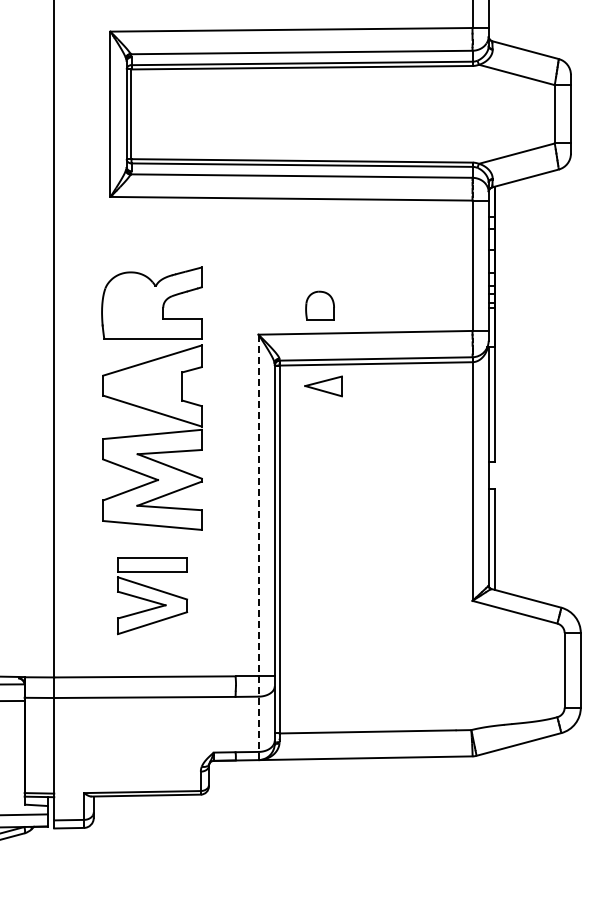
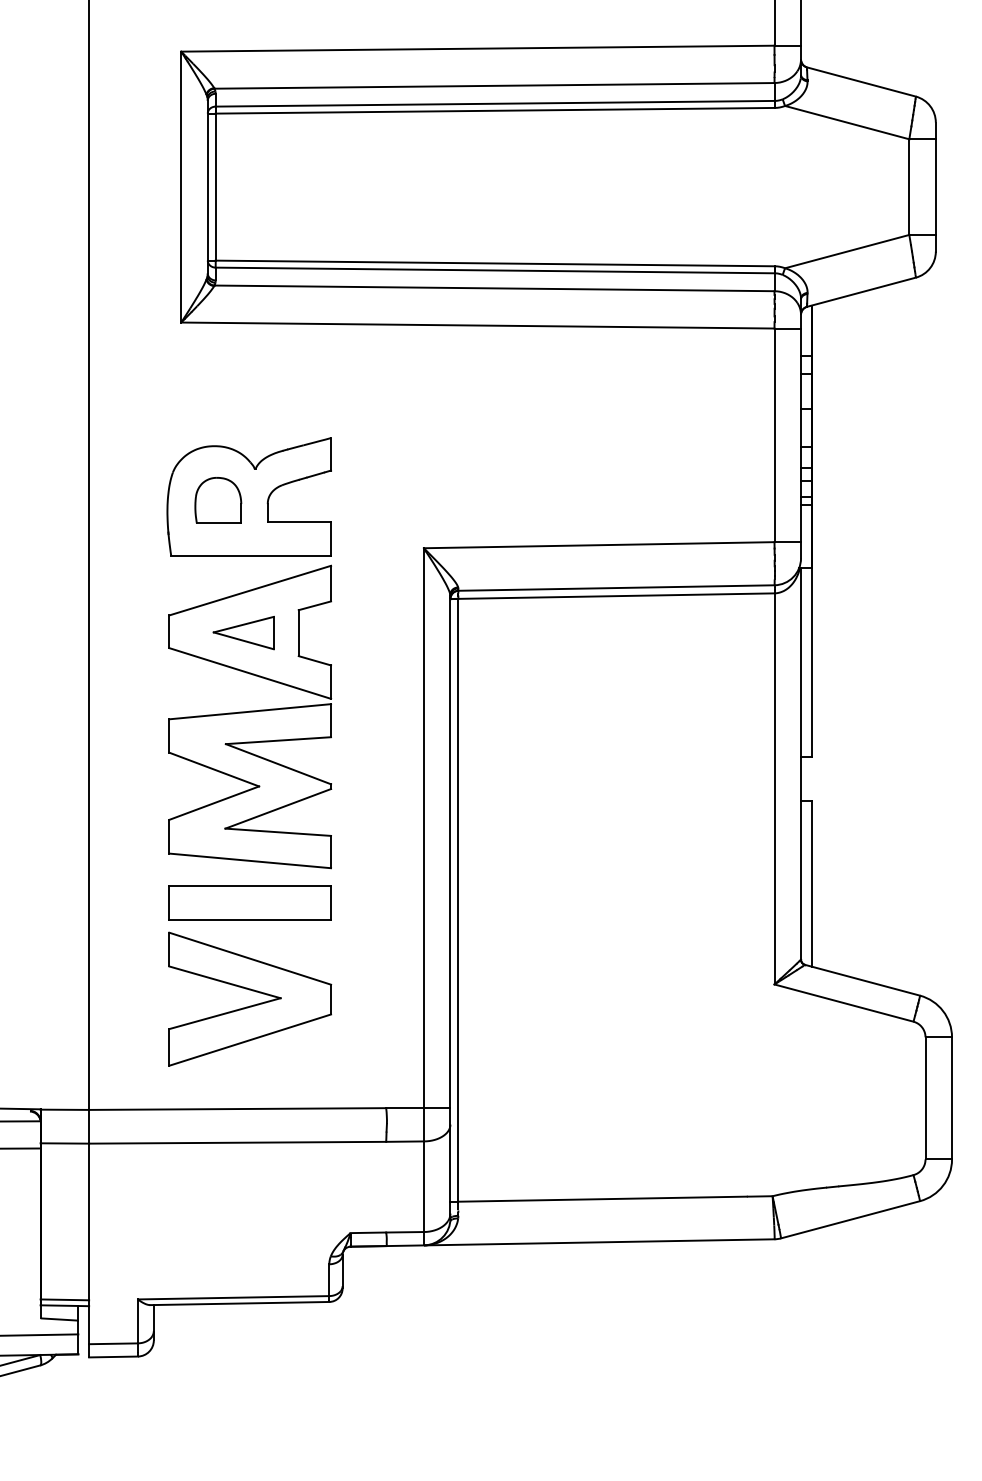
part: (319, 305) -> (217, 500), moved
part: (323, 386) -> (243, 633), moved
line: (258, 547) -> (423, 896), dashed -> solid
part: (152, 595) -> (250, 975), size x1.43

